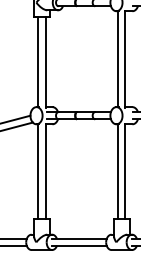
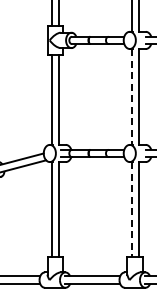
line: (118, 58) -> (131, 96), solid -> dashed
line: (118, 172) -> (131, 210), solid -> dashed

